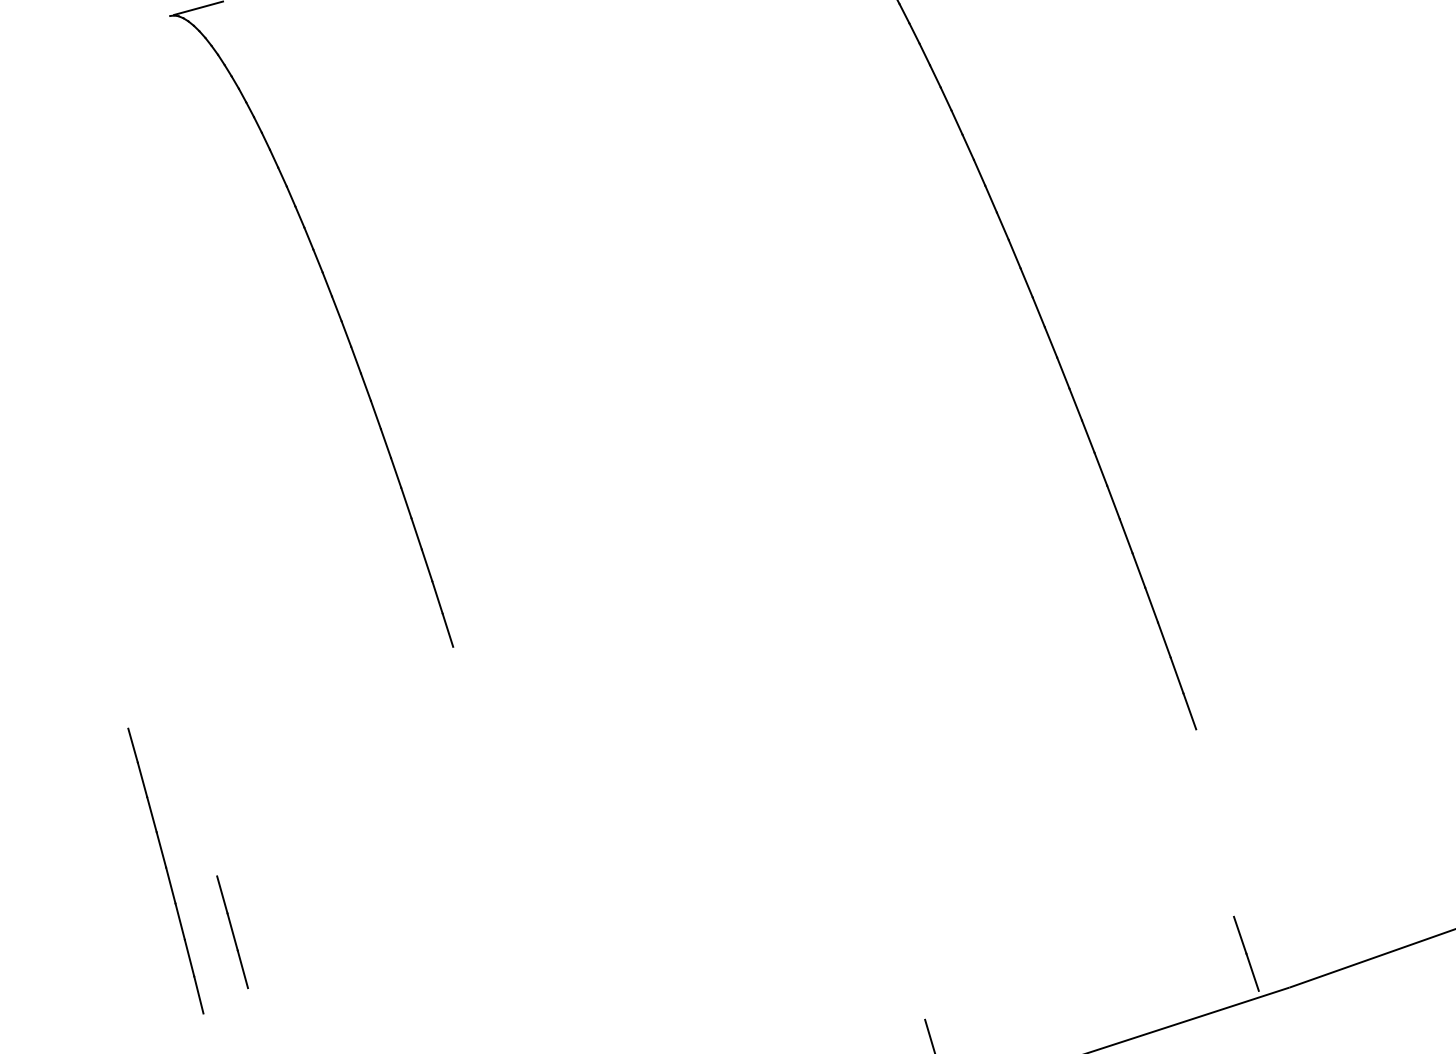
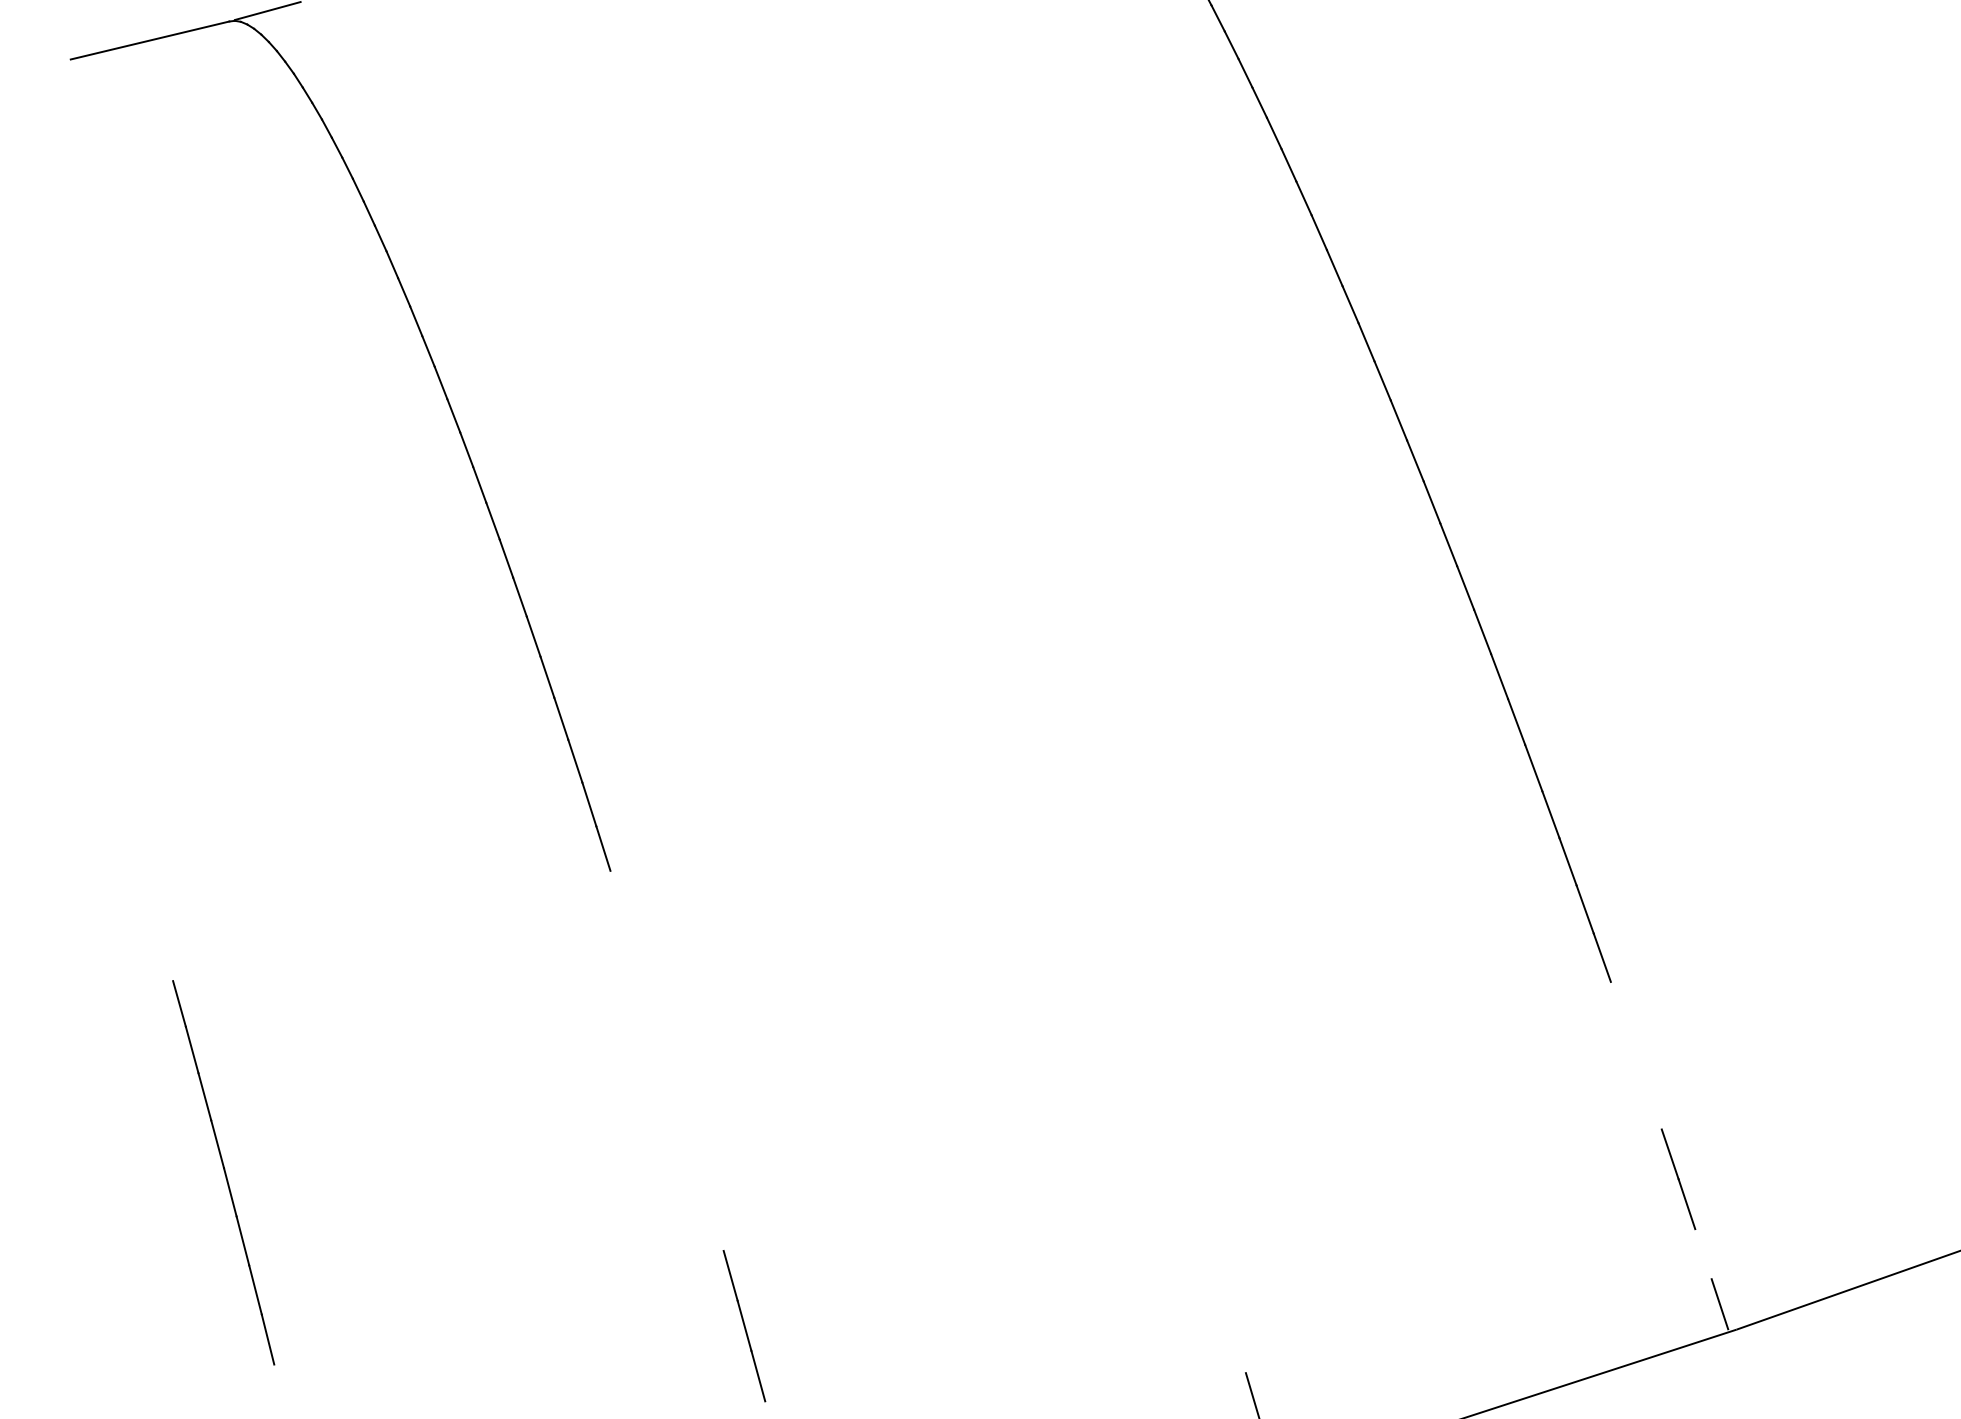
line: (110, 30) -> (149, 40), added
line: (232, 932) -> (744, 1326), moved
line: (1246, 953) -> (1678, 1178), moved
line: (1276, 968) -> (1719, 1304), added

